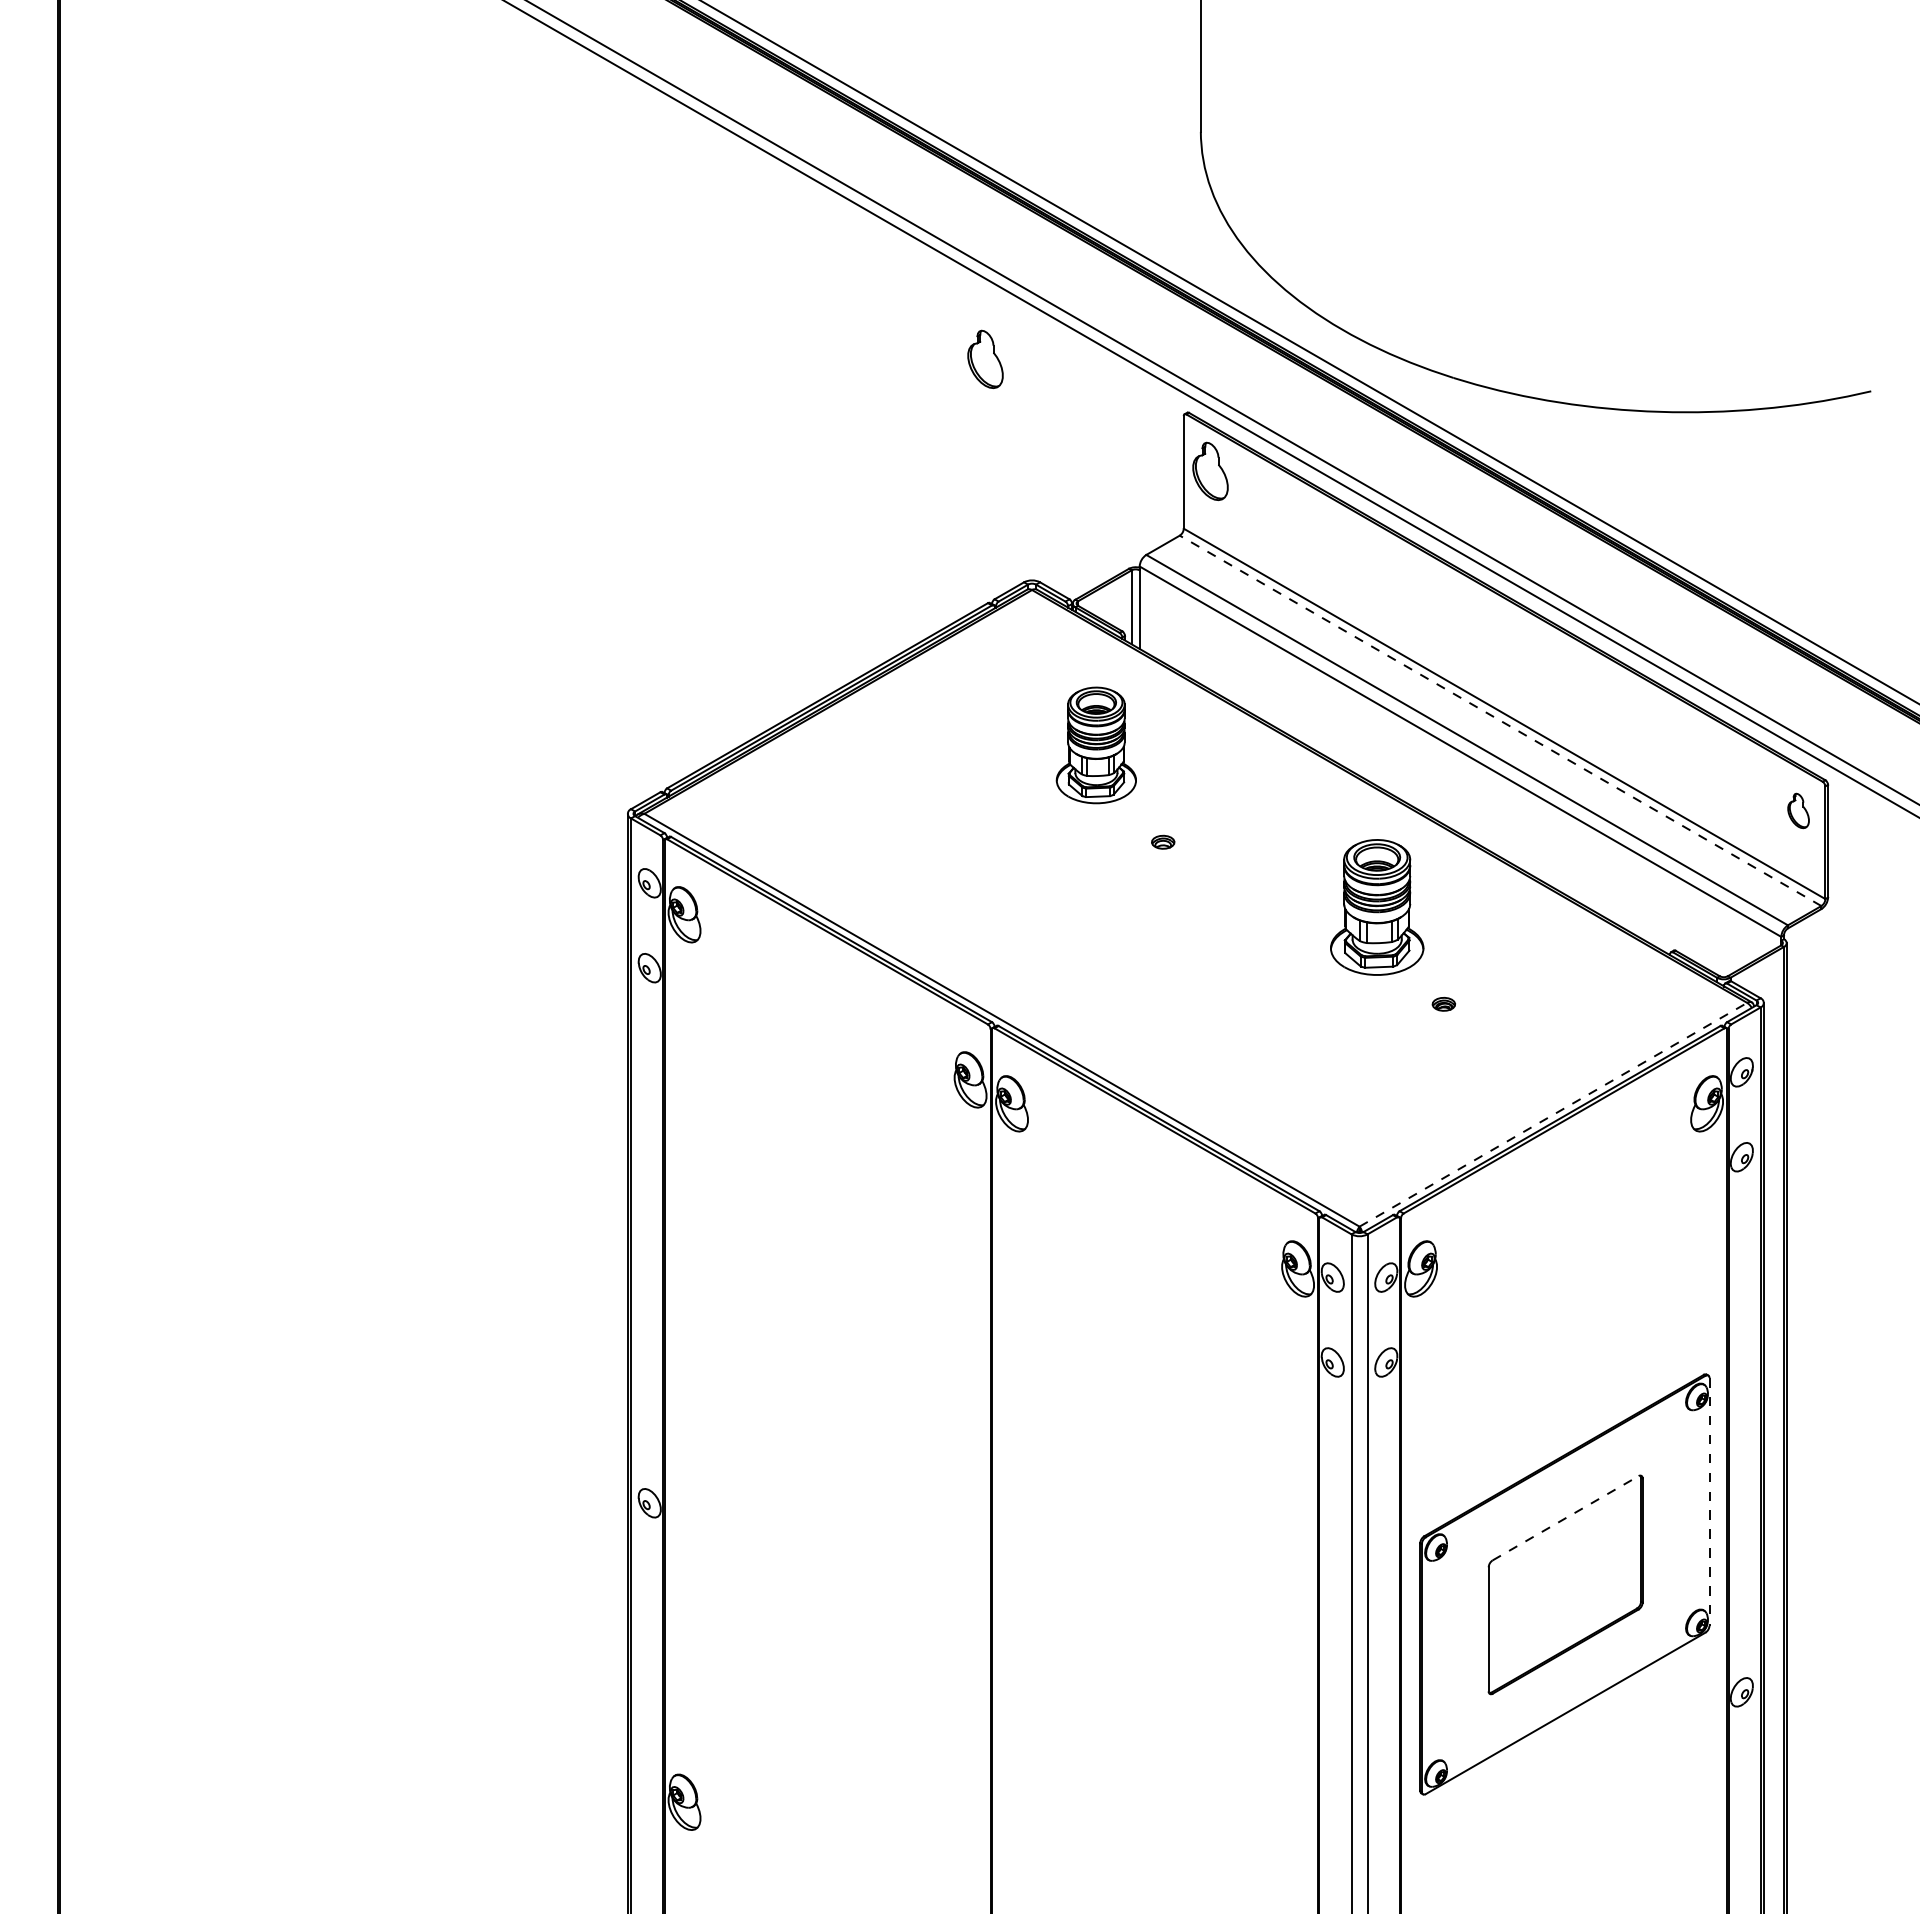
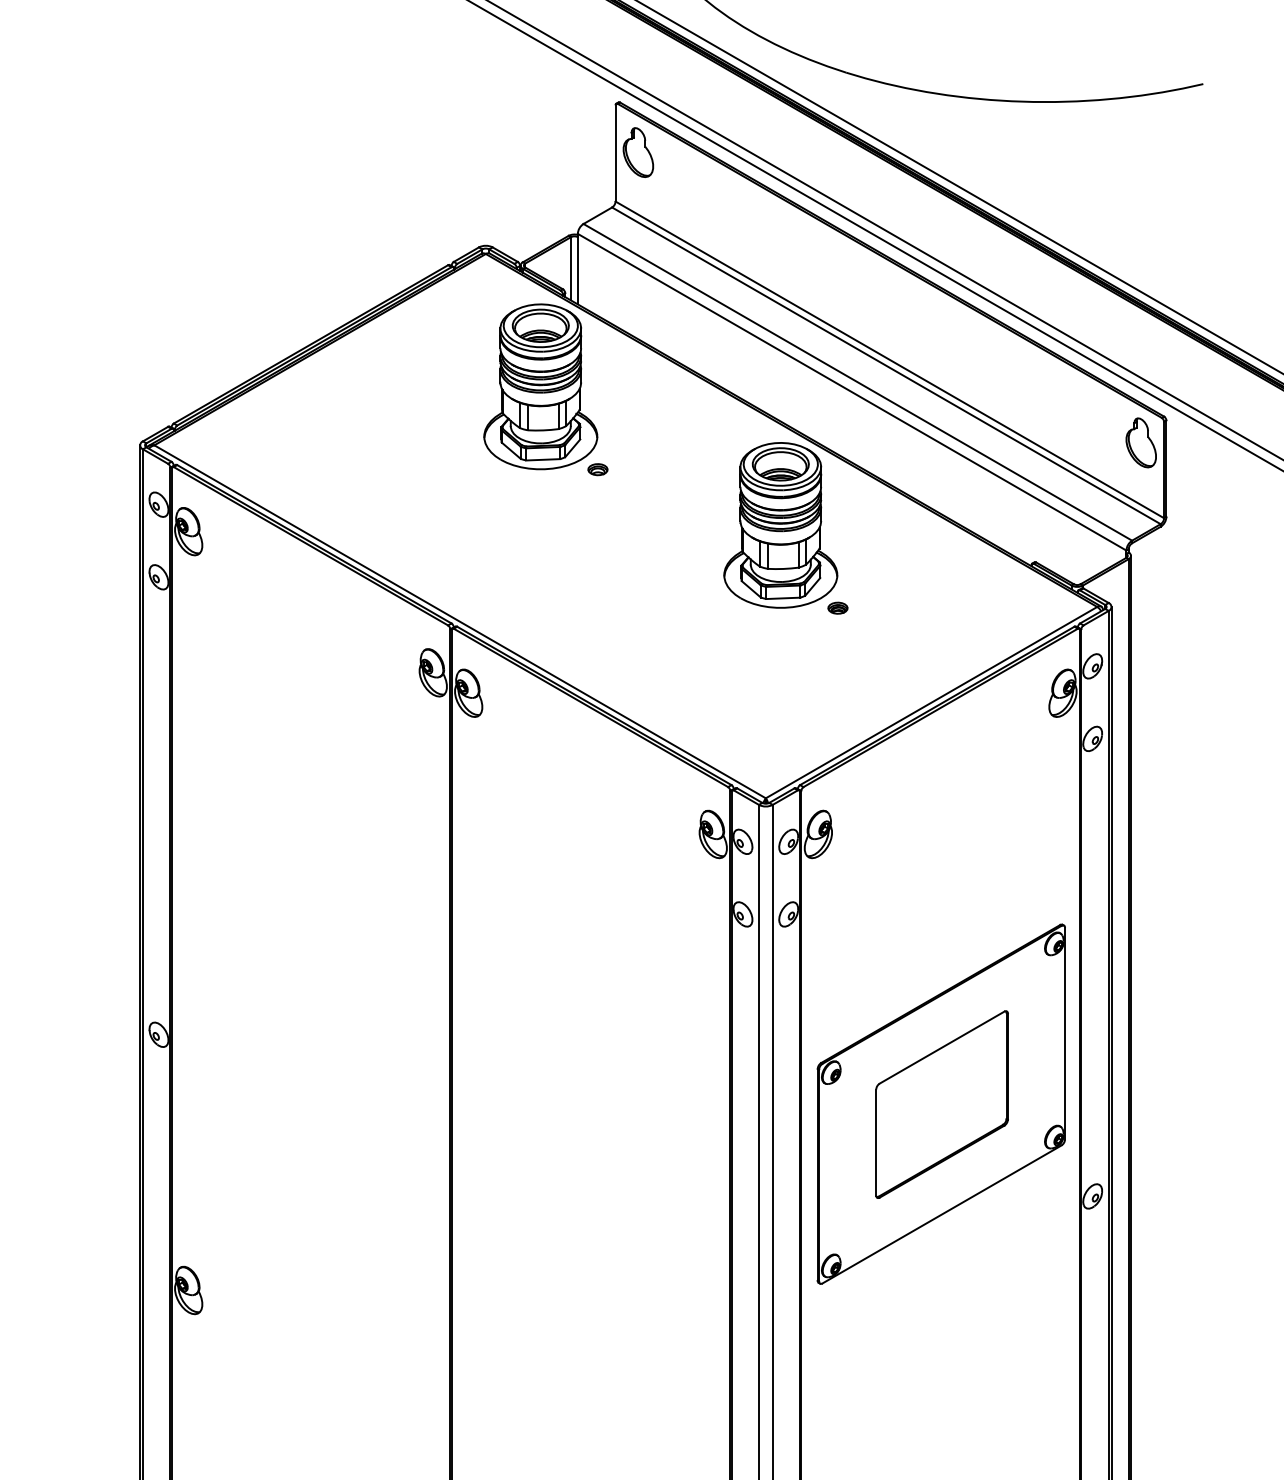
part: (985, 358) -> (446, 56), removed
line: (1500, 720) -> (886, 365), dashed -> solid
part: (1096, 745) -> (540, 386), size x1.67
part: (1798, 810) -> (1141, 442), size x1.67
part: (1377, 907) -> (781, 525), size x1.43
line: (1553, 1114) -> (931, 702), dashed -> solid
line: (1709, 1501) -> (1065, 1033), dashed -> solid
line: (1566, 1518) -> (942, 1047), dashed -> solid

